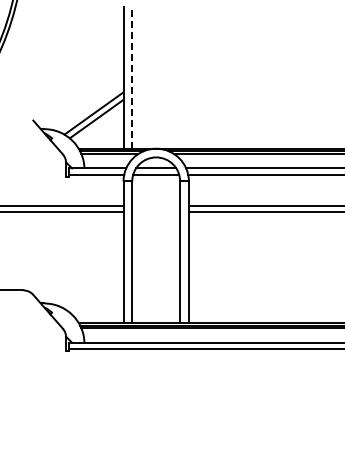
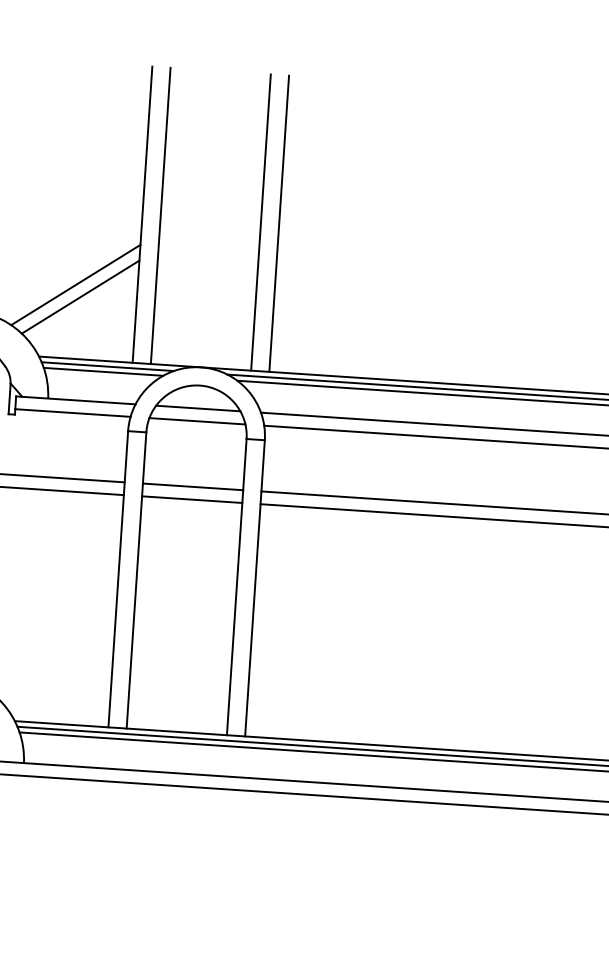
line: (132, 77) -> (161, 215), dashed -> solid
line: (180, 77) -> (261, 221), added
line: (188, 77) -> (278, 222), added
line: (156, 205) -> (193, 486), added
line: (156, 211) -> (192, 498), added

